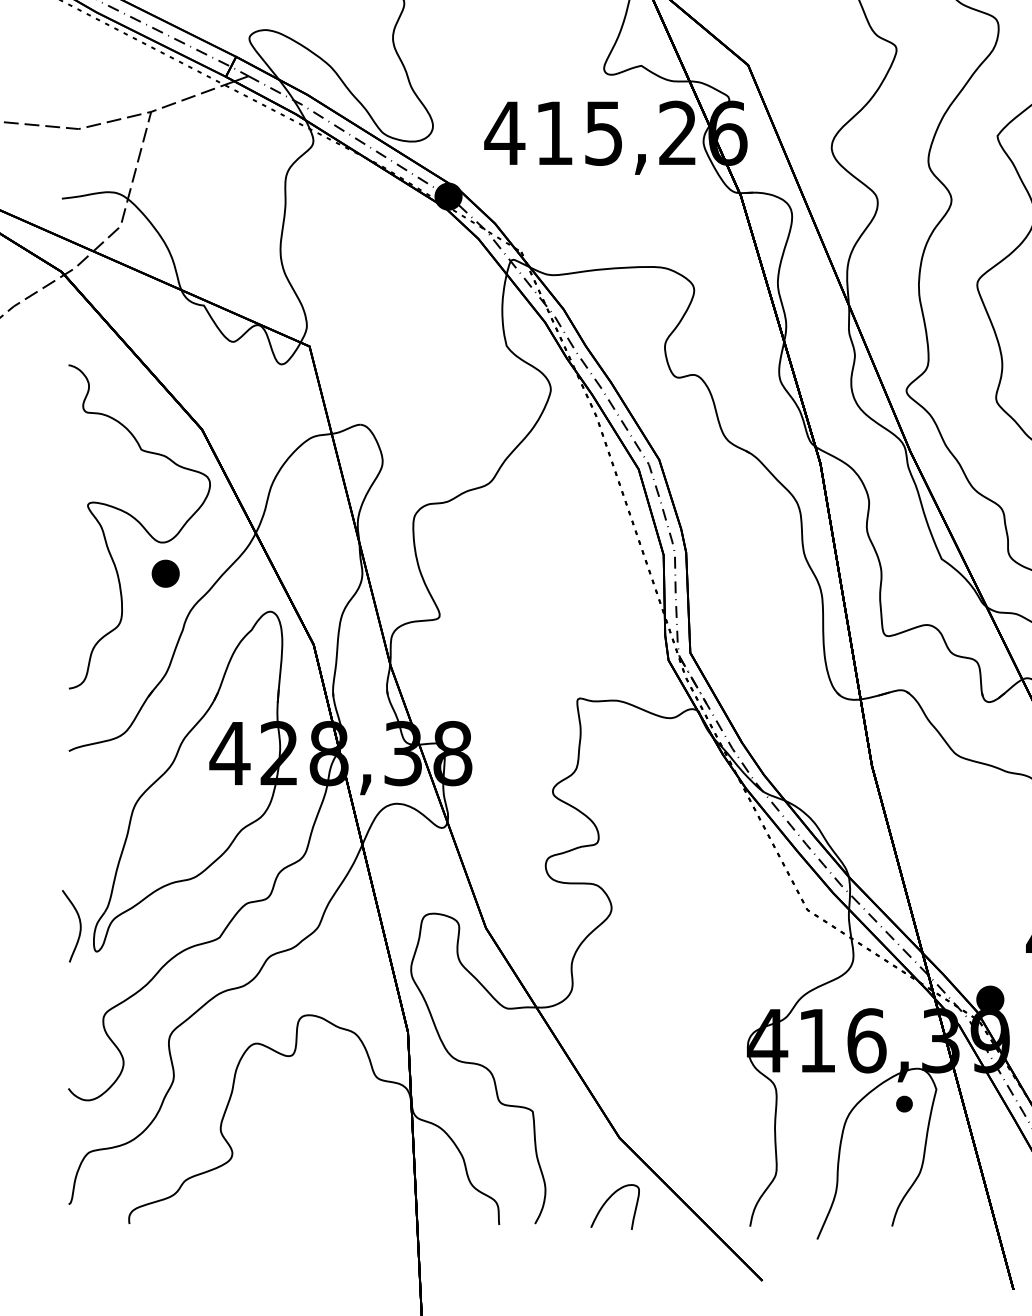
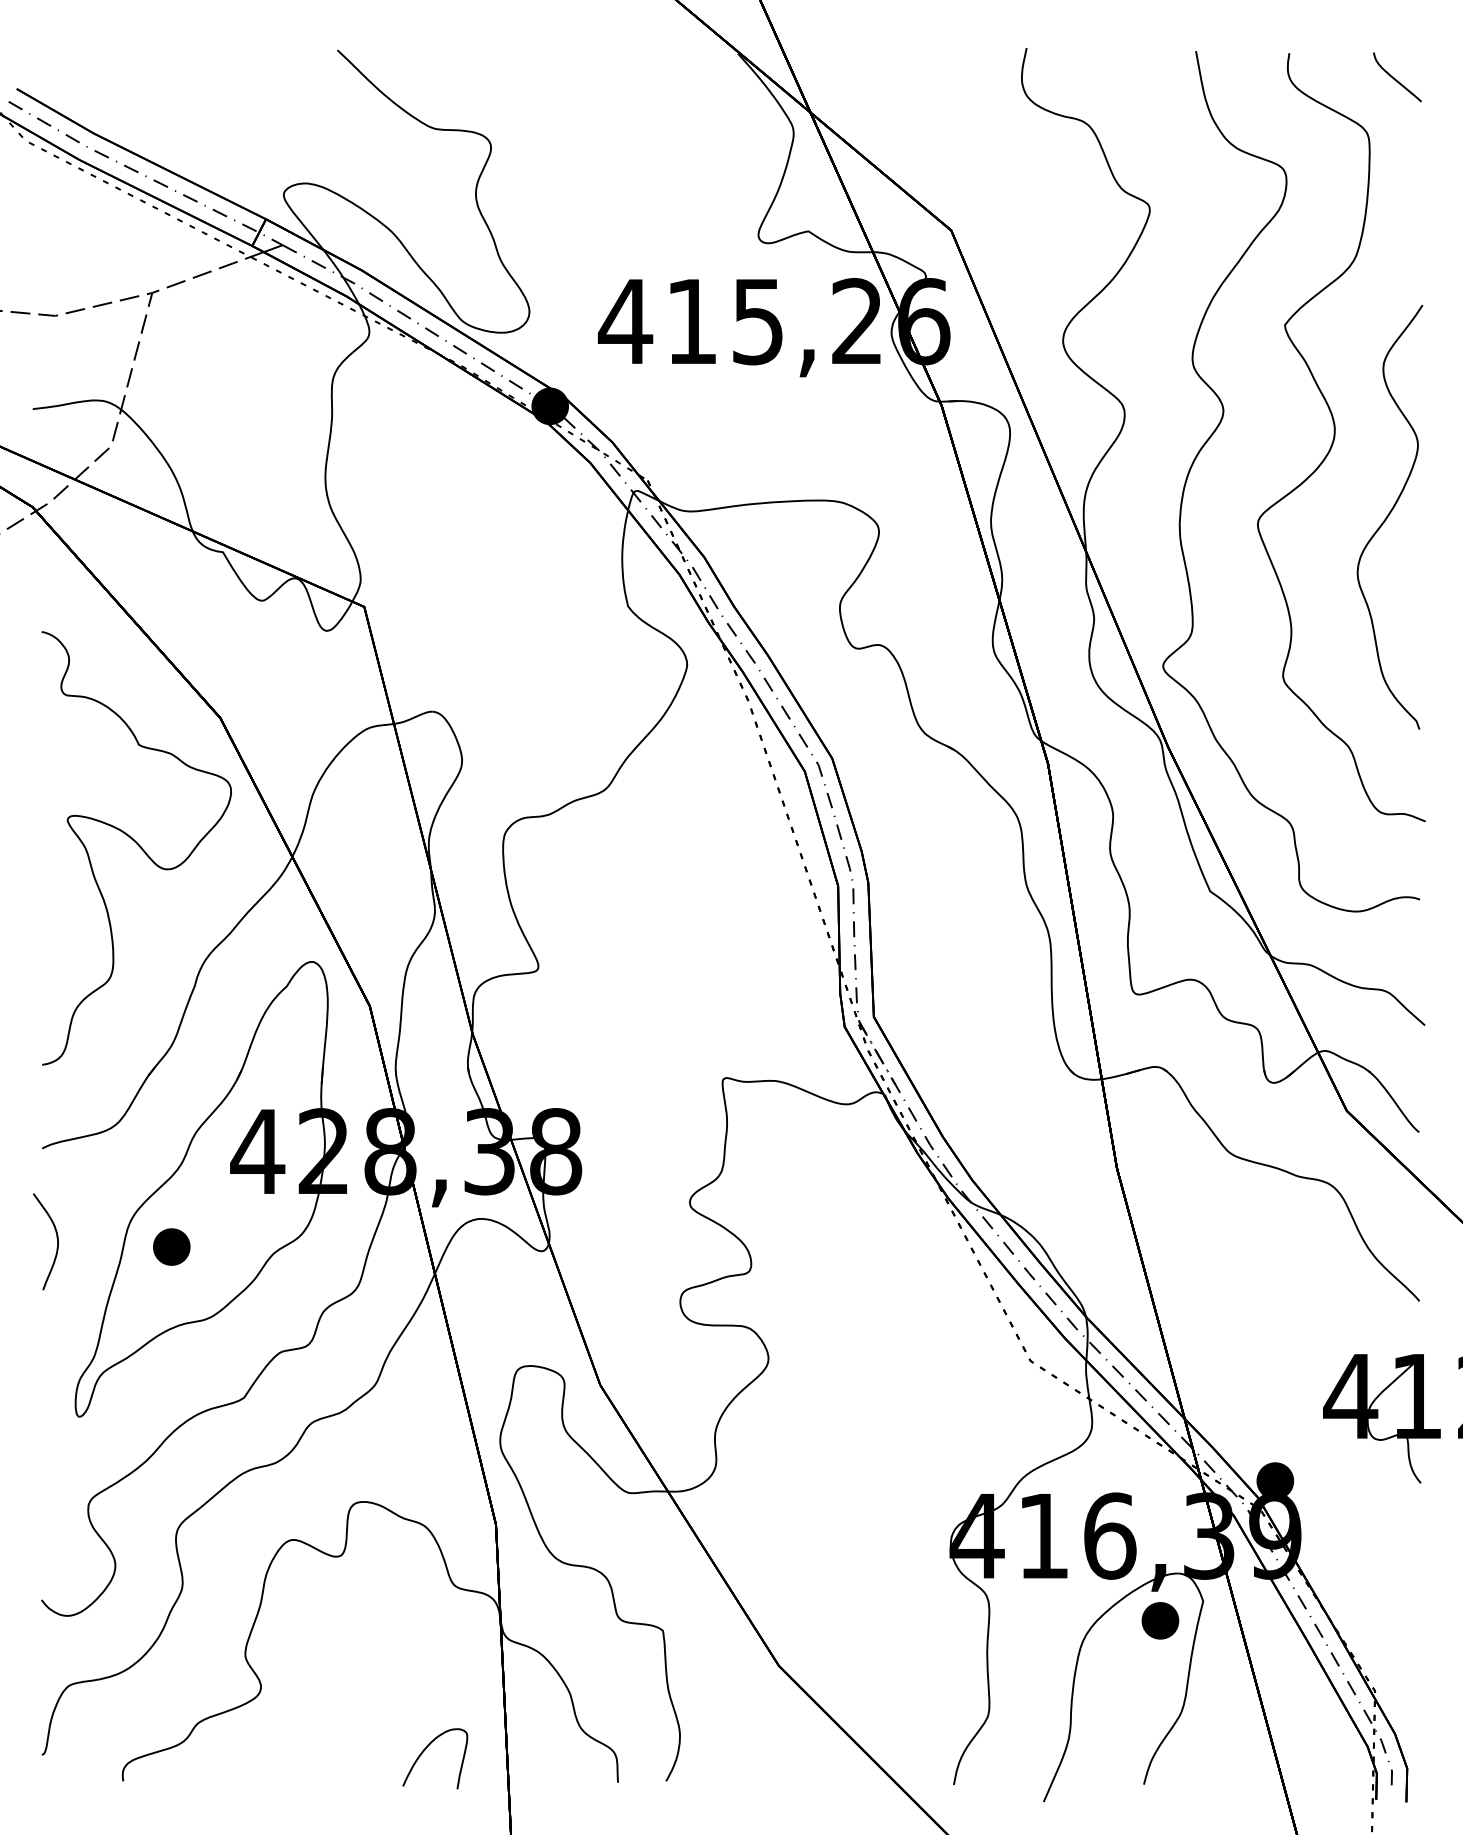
part: (165, 573) -> (171, 1246), moved
curve: (79, 923) -> (56, 1238), moved
part: (904, 1103) -> (1160, 1620), size x1.67
curve: (607, 1200) -> (425, 1750), moved

